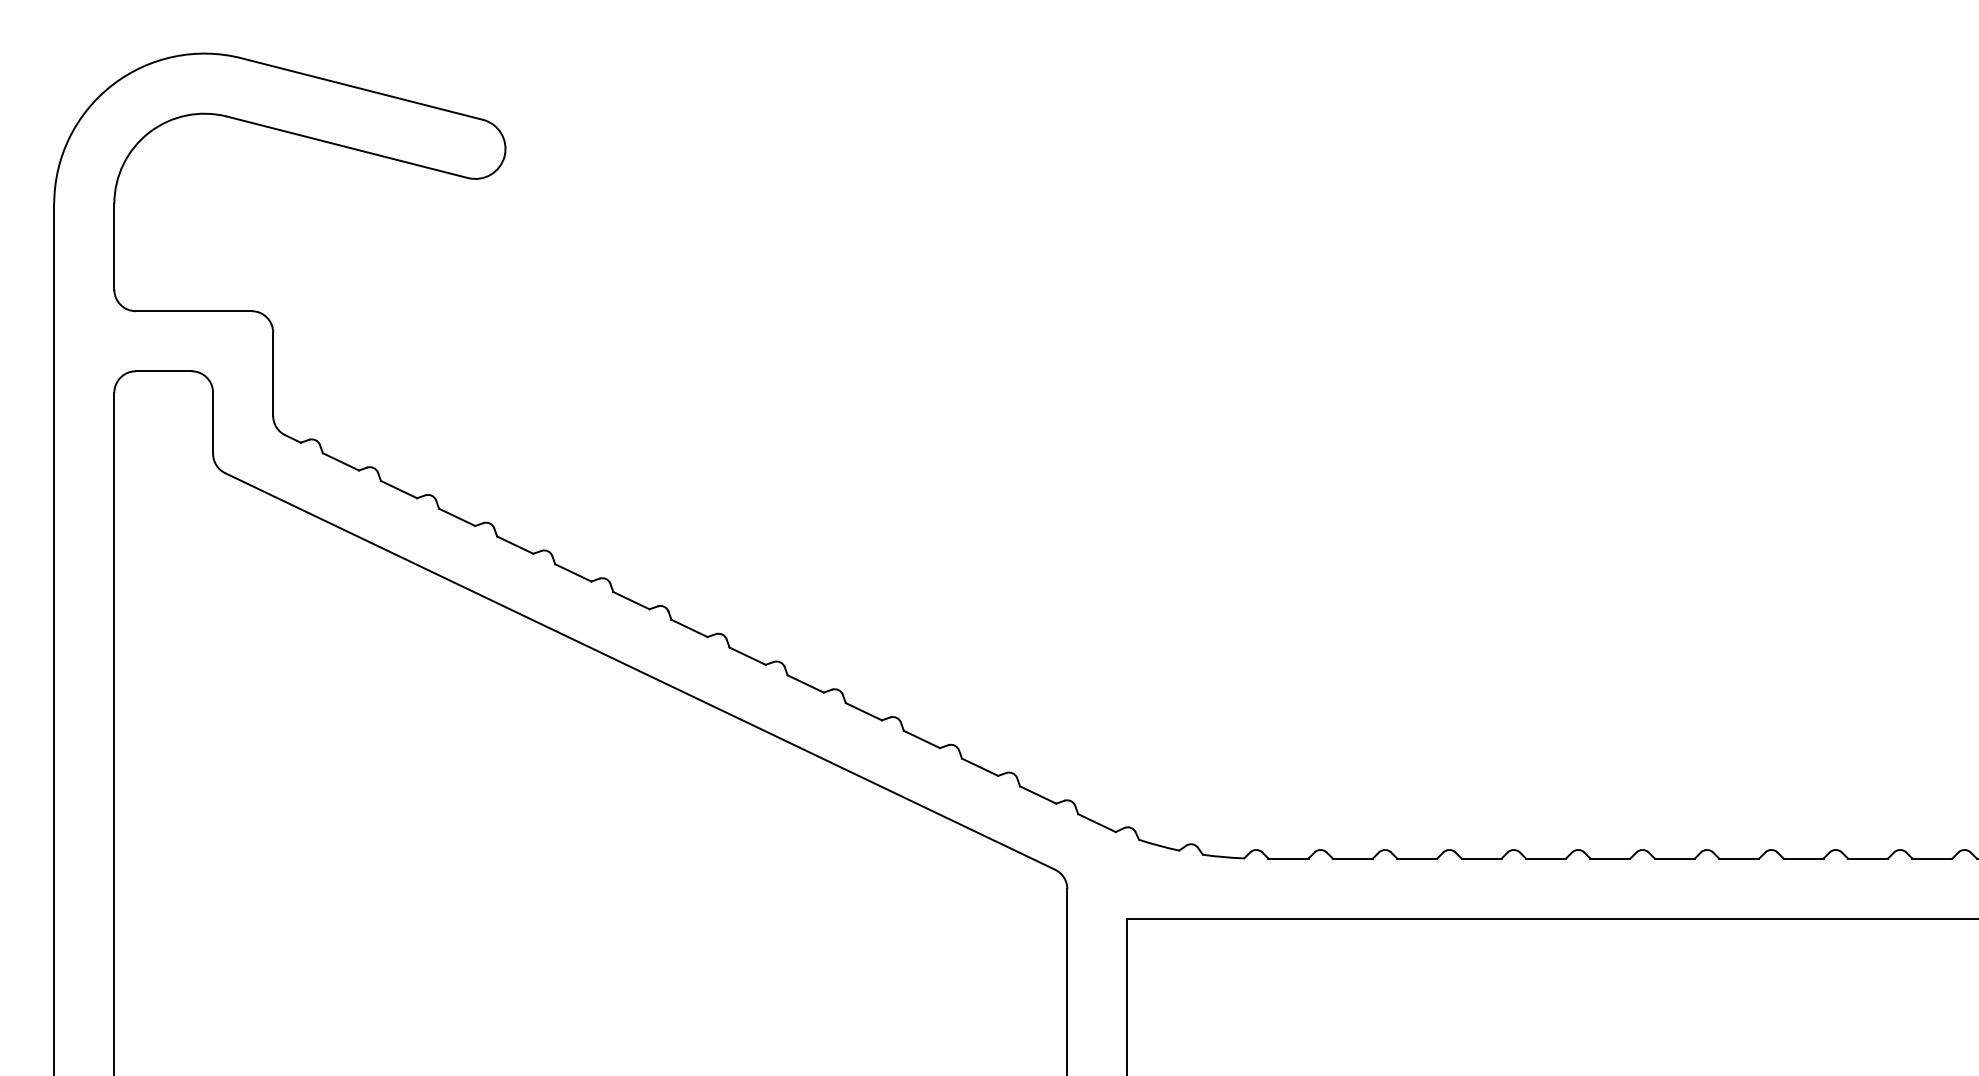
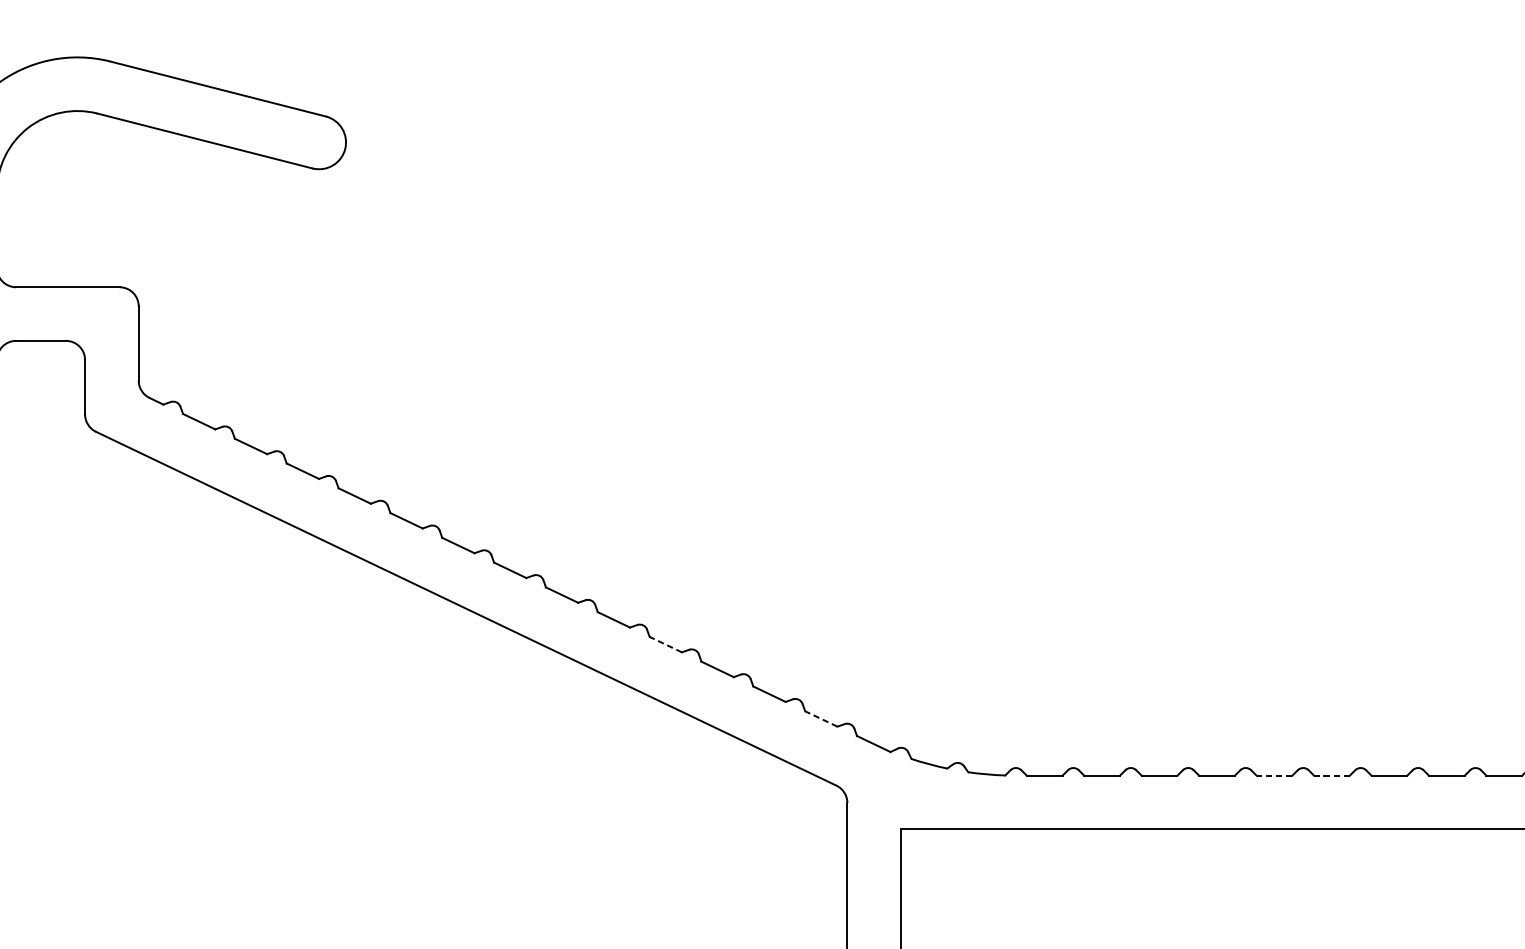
line: (863, 711) -> (665, 644), solid -> dashed
line: (1037, 794) -> (820, 718), solid -> dashed
line: (1545, 858) -> (1274, 775), solid -> dashed
line: (1609, 858) -> (1331, 775), solid -> dashed

